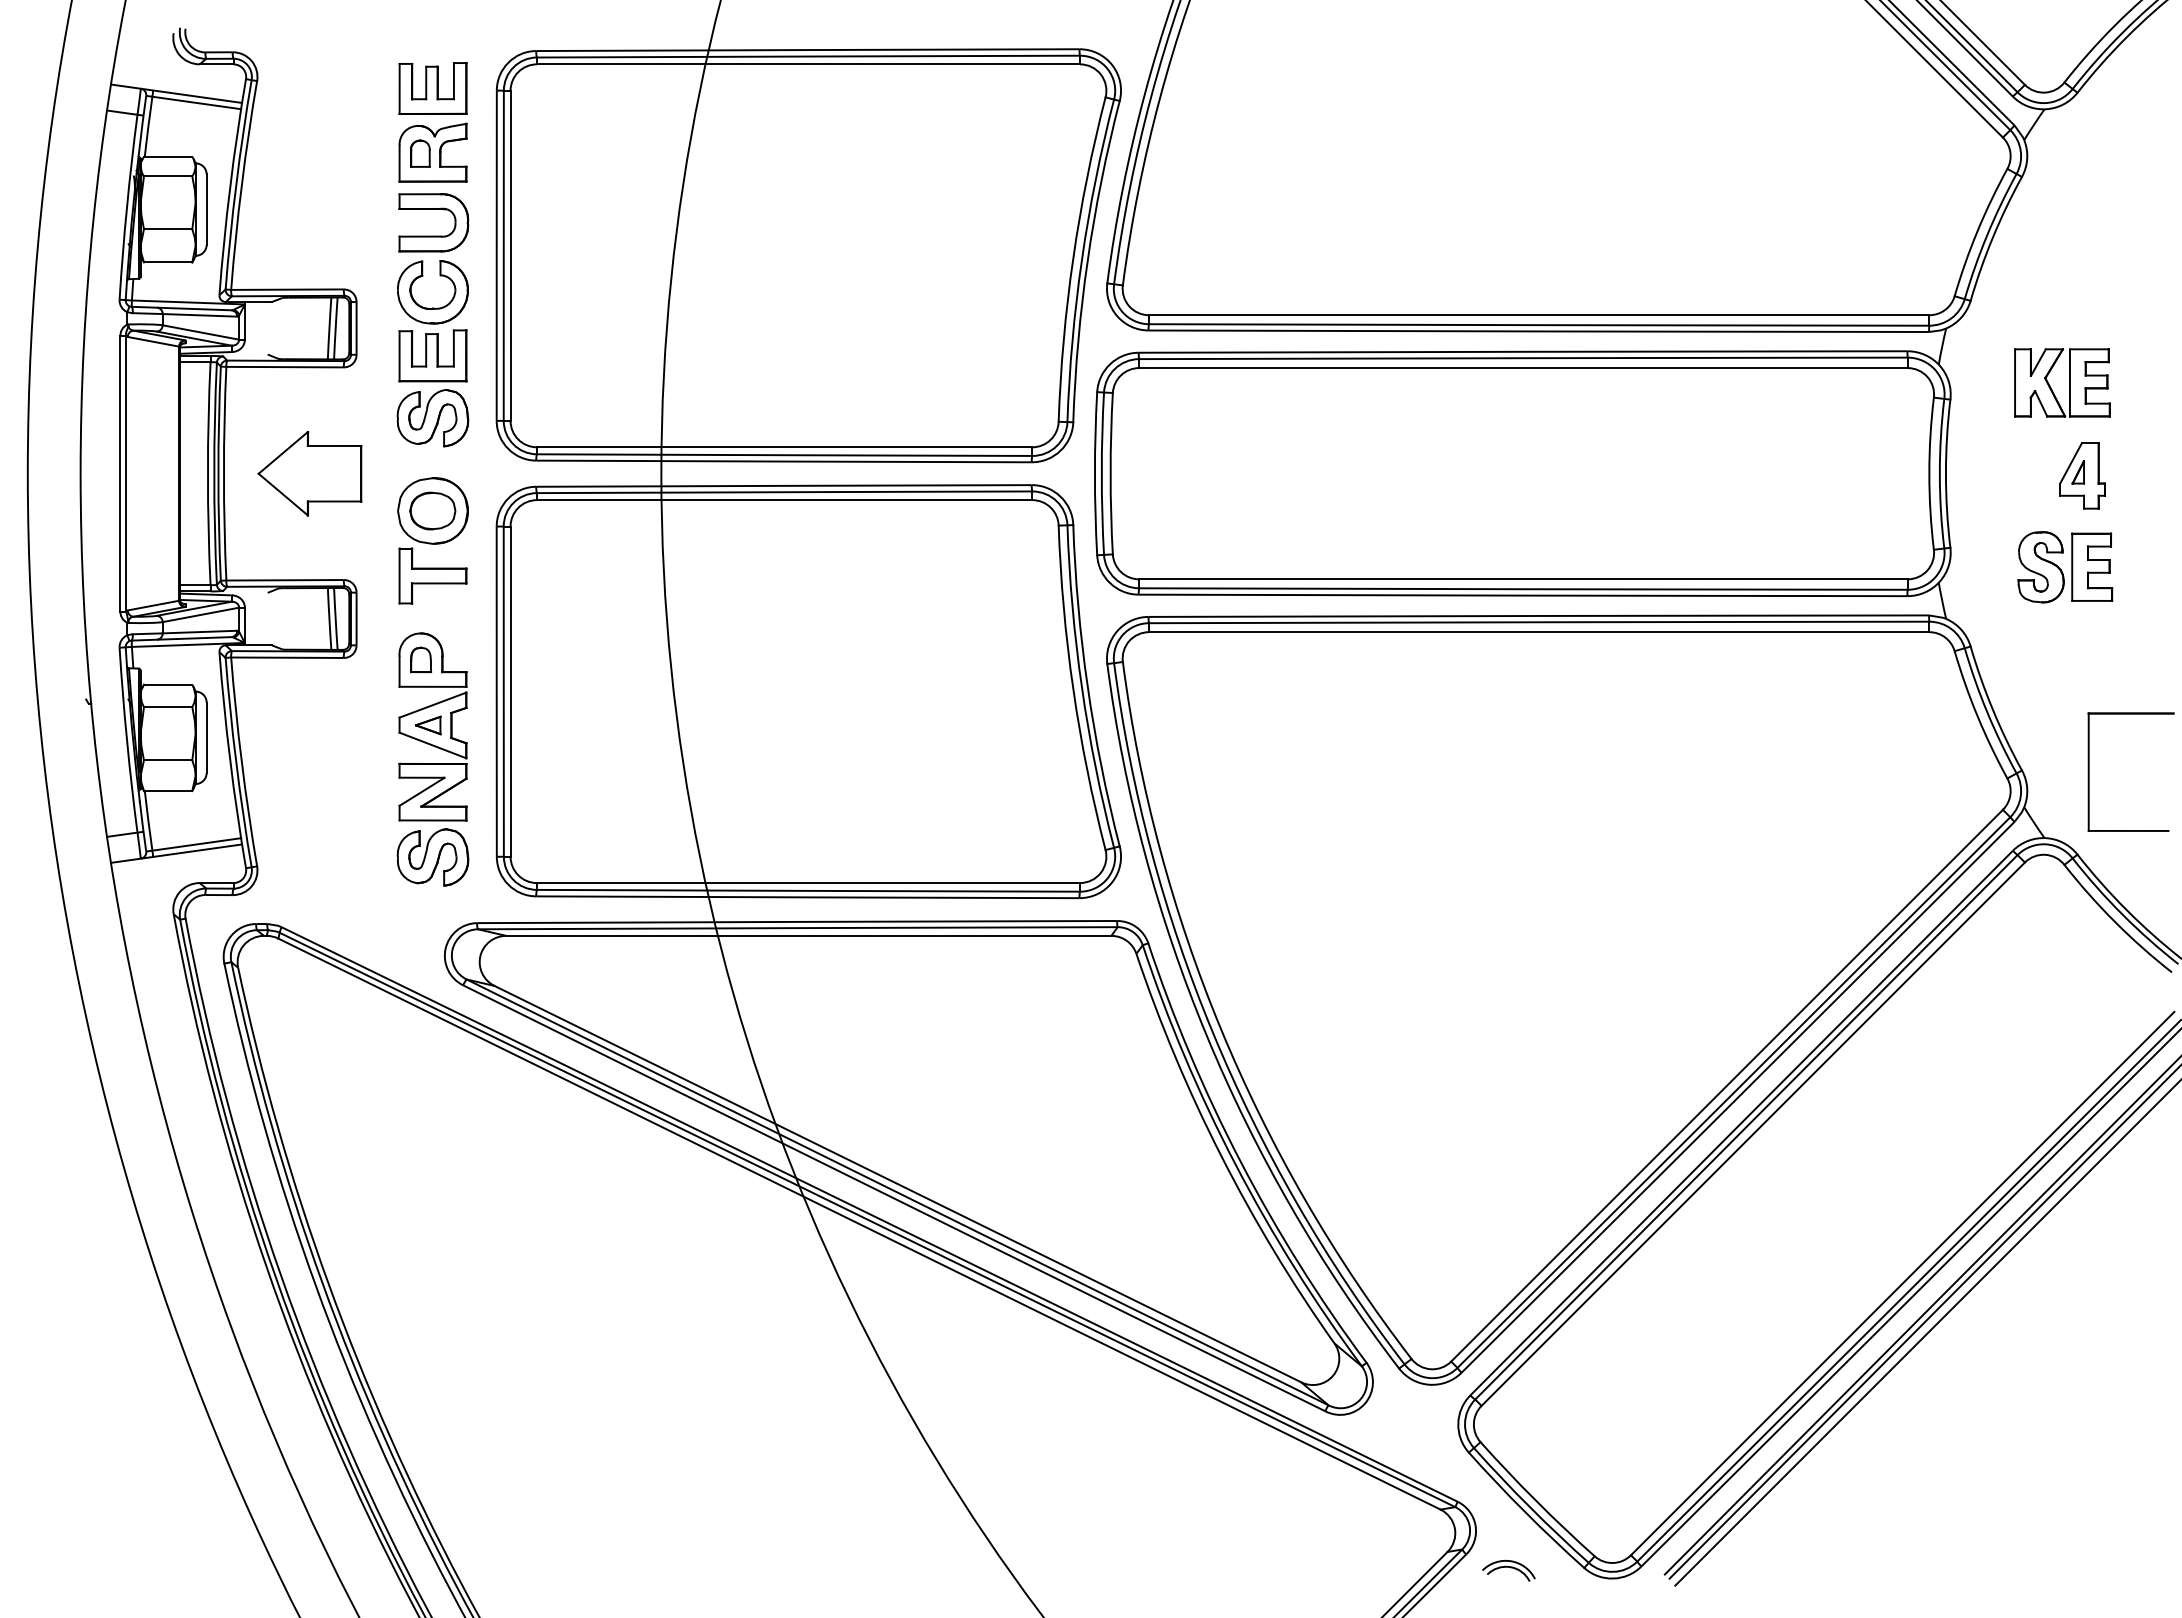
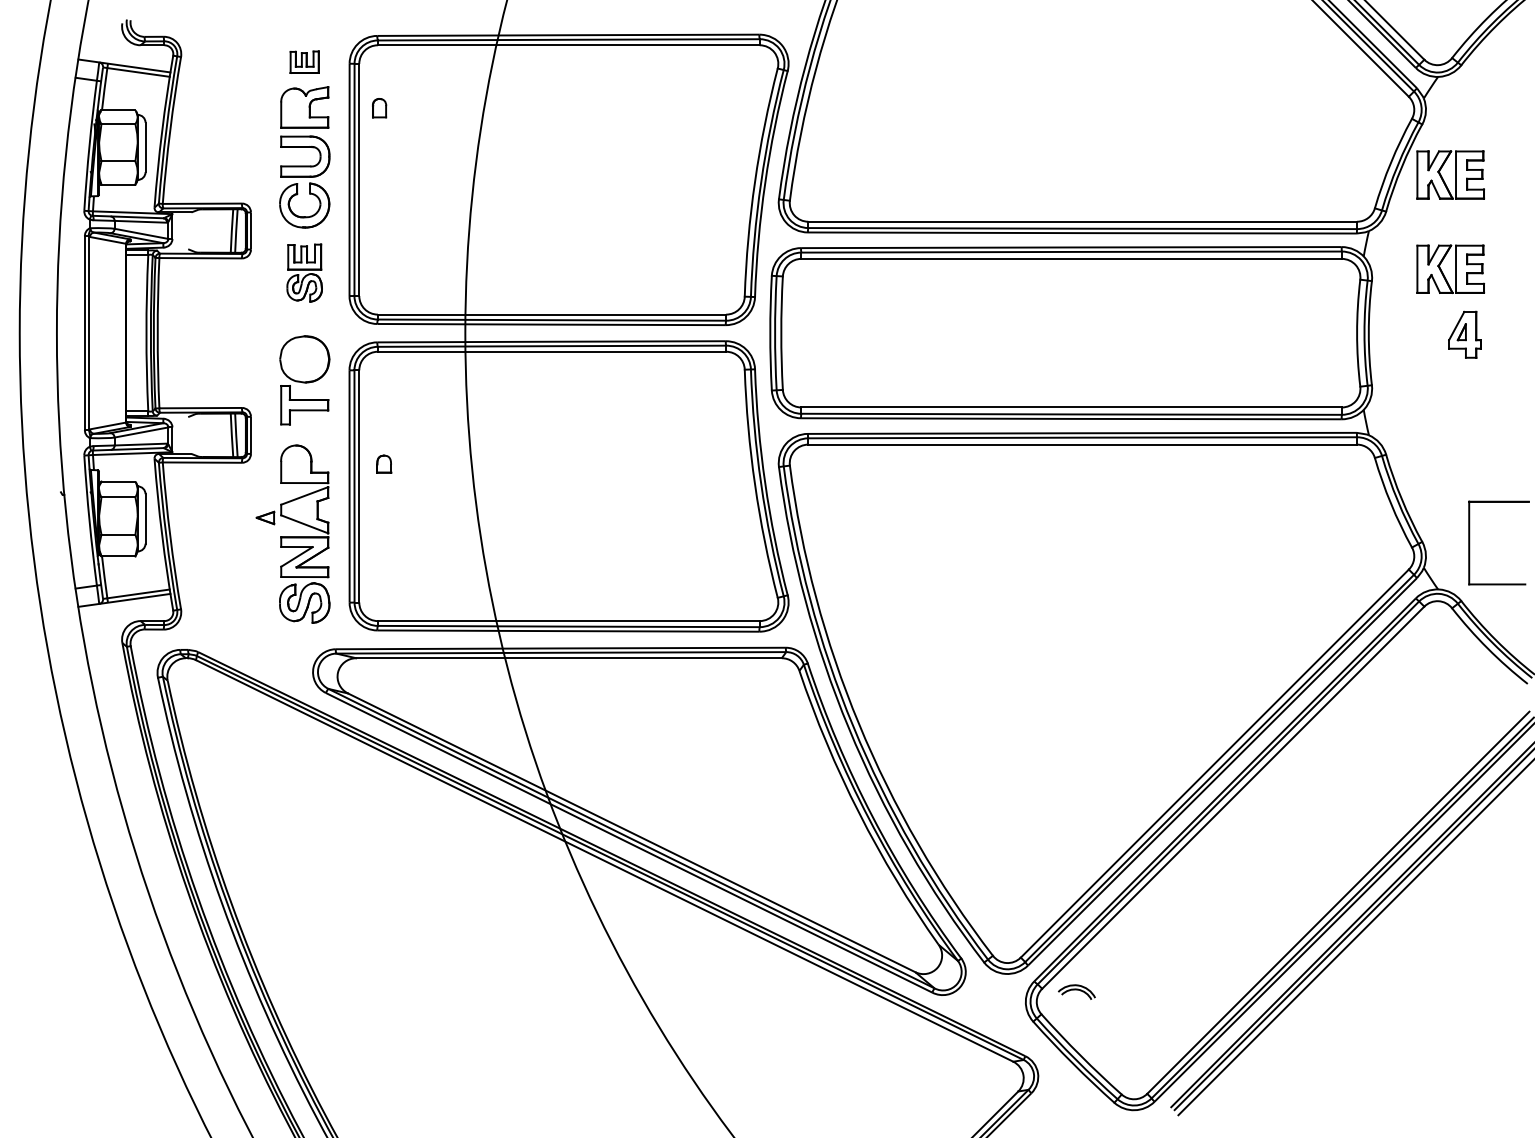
part: (432, 88) -> (304, 62), size x0.6
part: (420, 153) -> (379, 107), moved
part: (2069, 248) -> (1455, 174), added
part: (432, 388) -> (304, 273), size x0.7
part: (309, 473) -> (217, 333), removed
part: (432, 510) -> (304, 359), removed
part: (2065, 567) -> (1452, 399), removed
part: (420, 659) -> (383, 463), moved
part: (428, 725) -> (265, 518), moved
part: (1508, 1570) -> (1076, 992), moved

